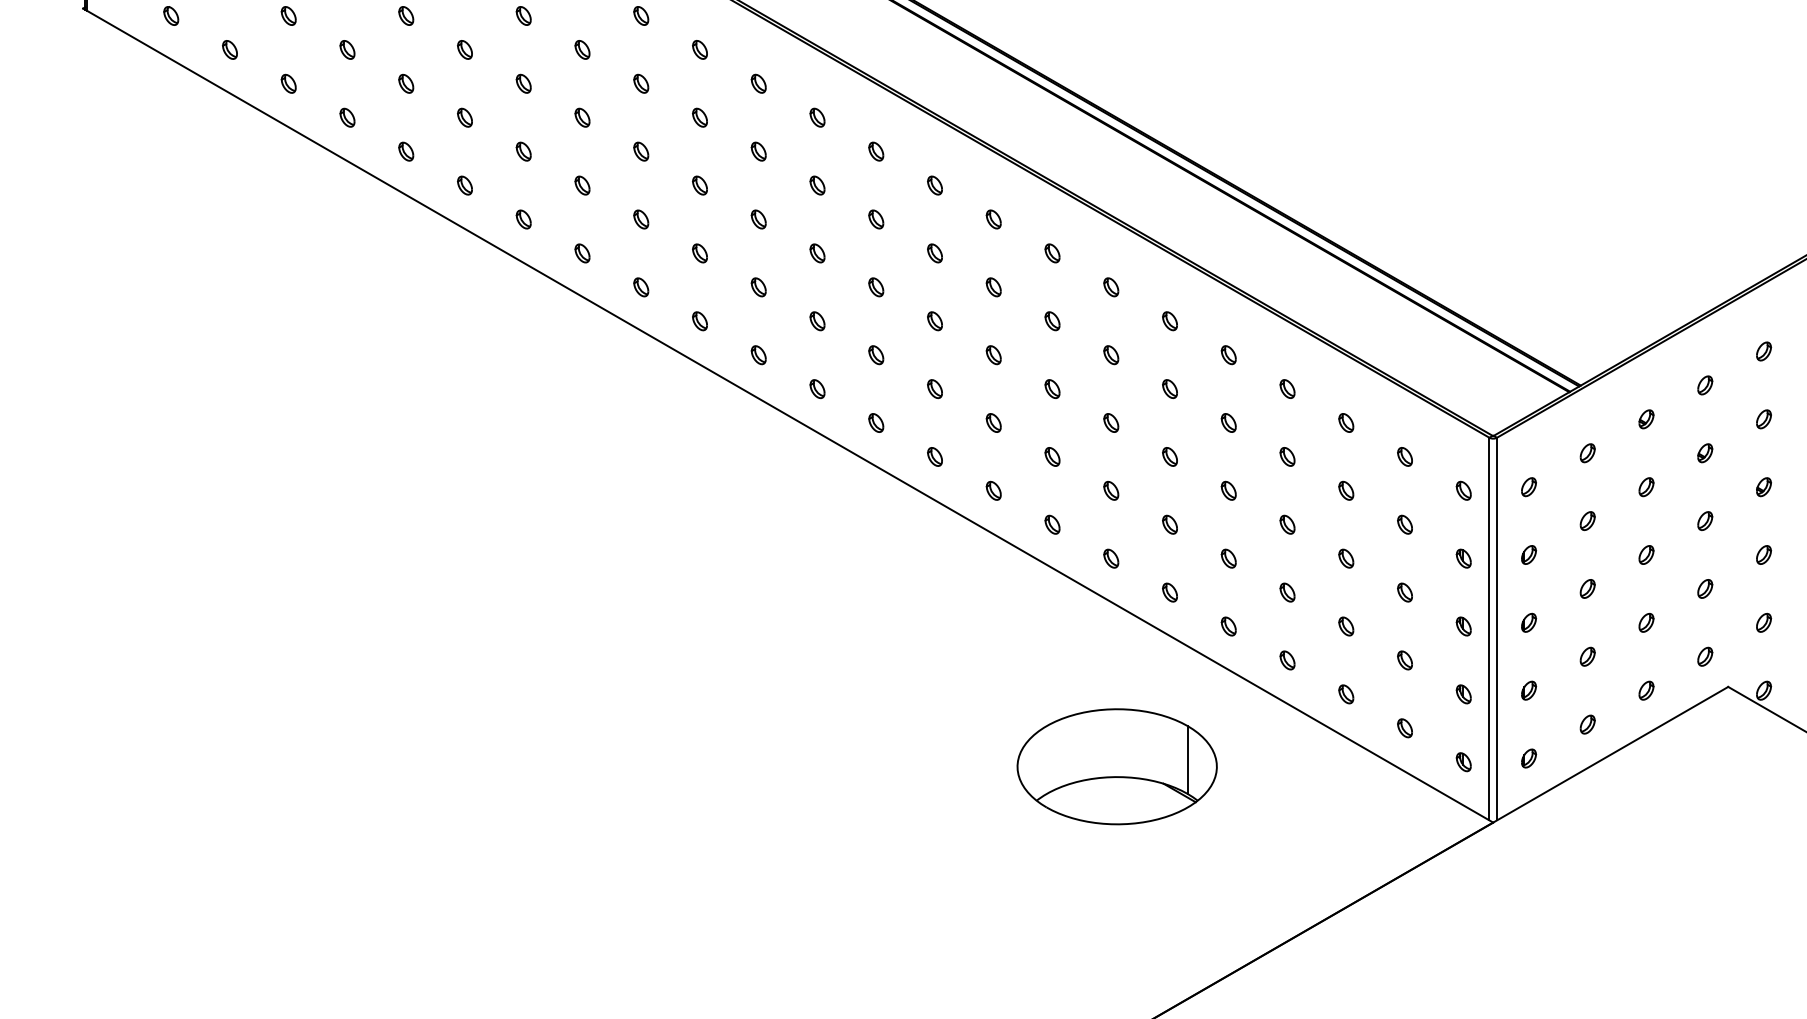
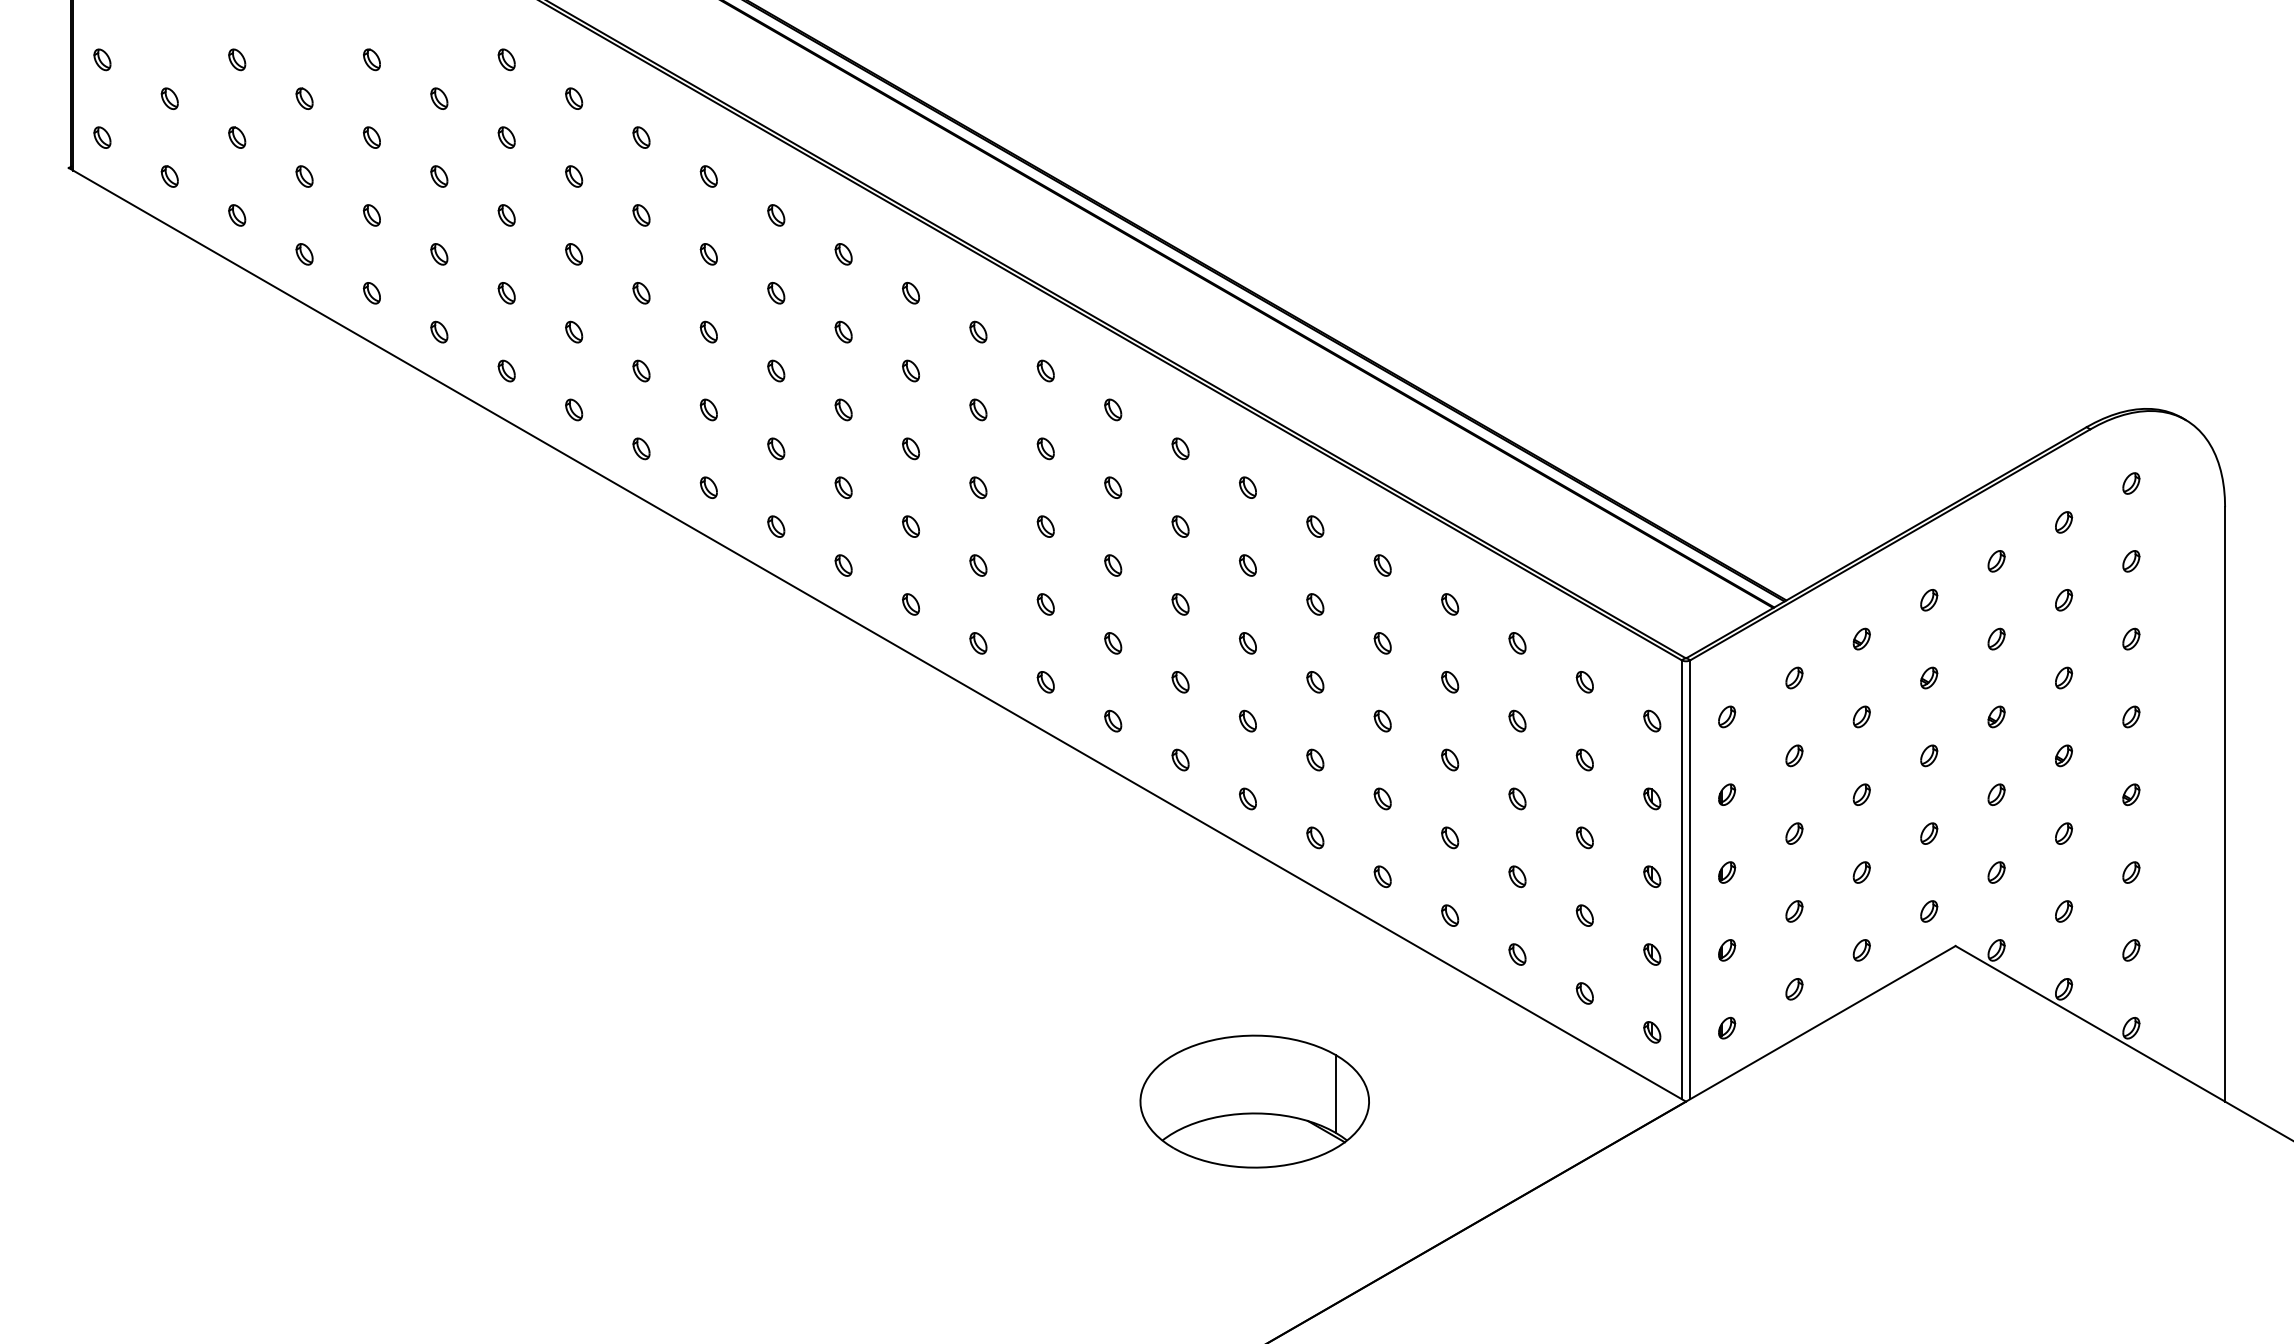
part: (1116, 766) -> (1254, 1101), moved

